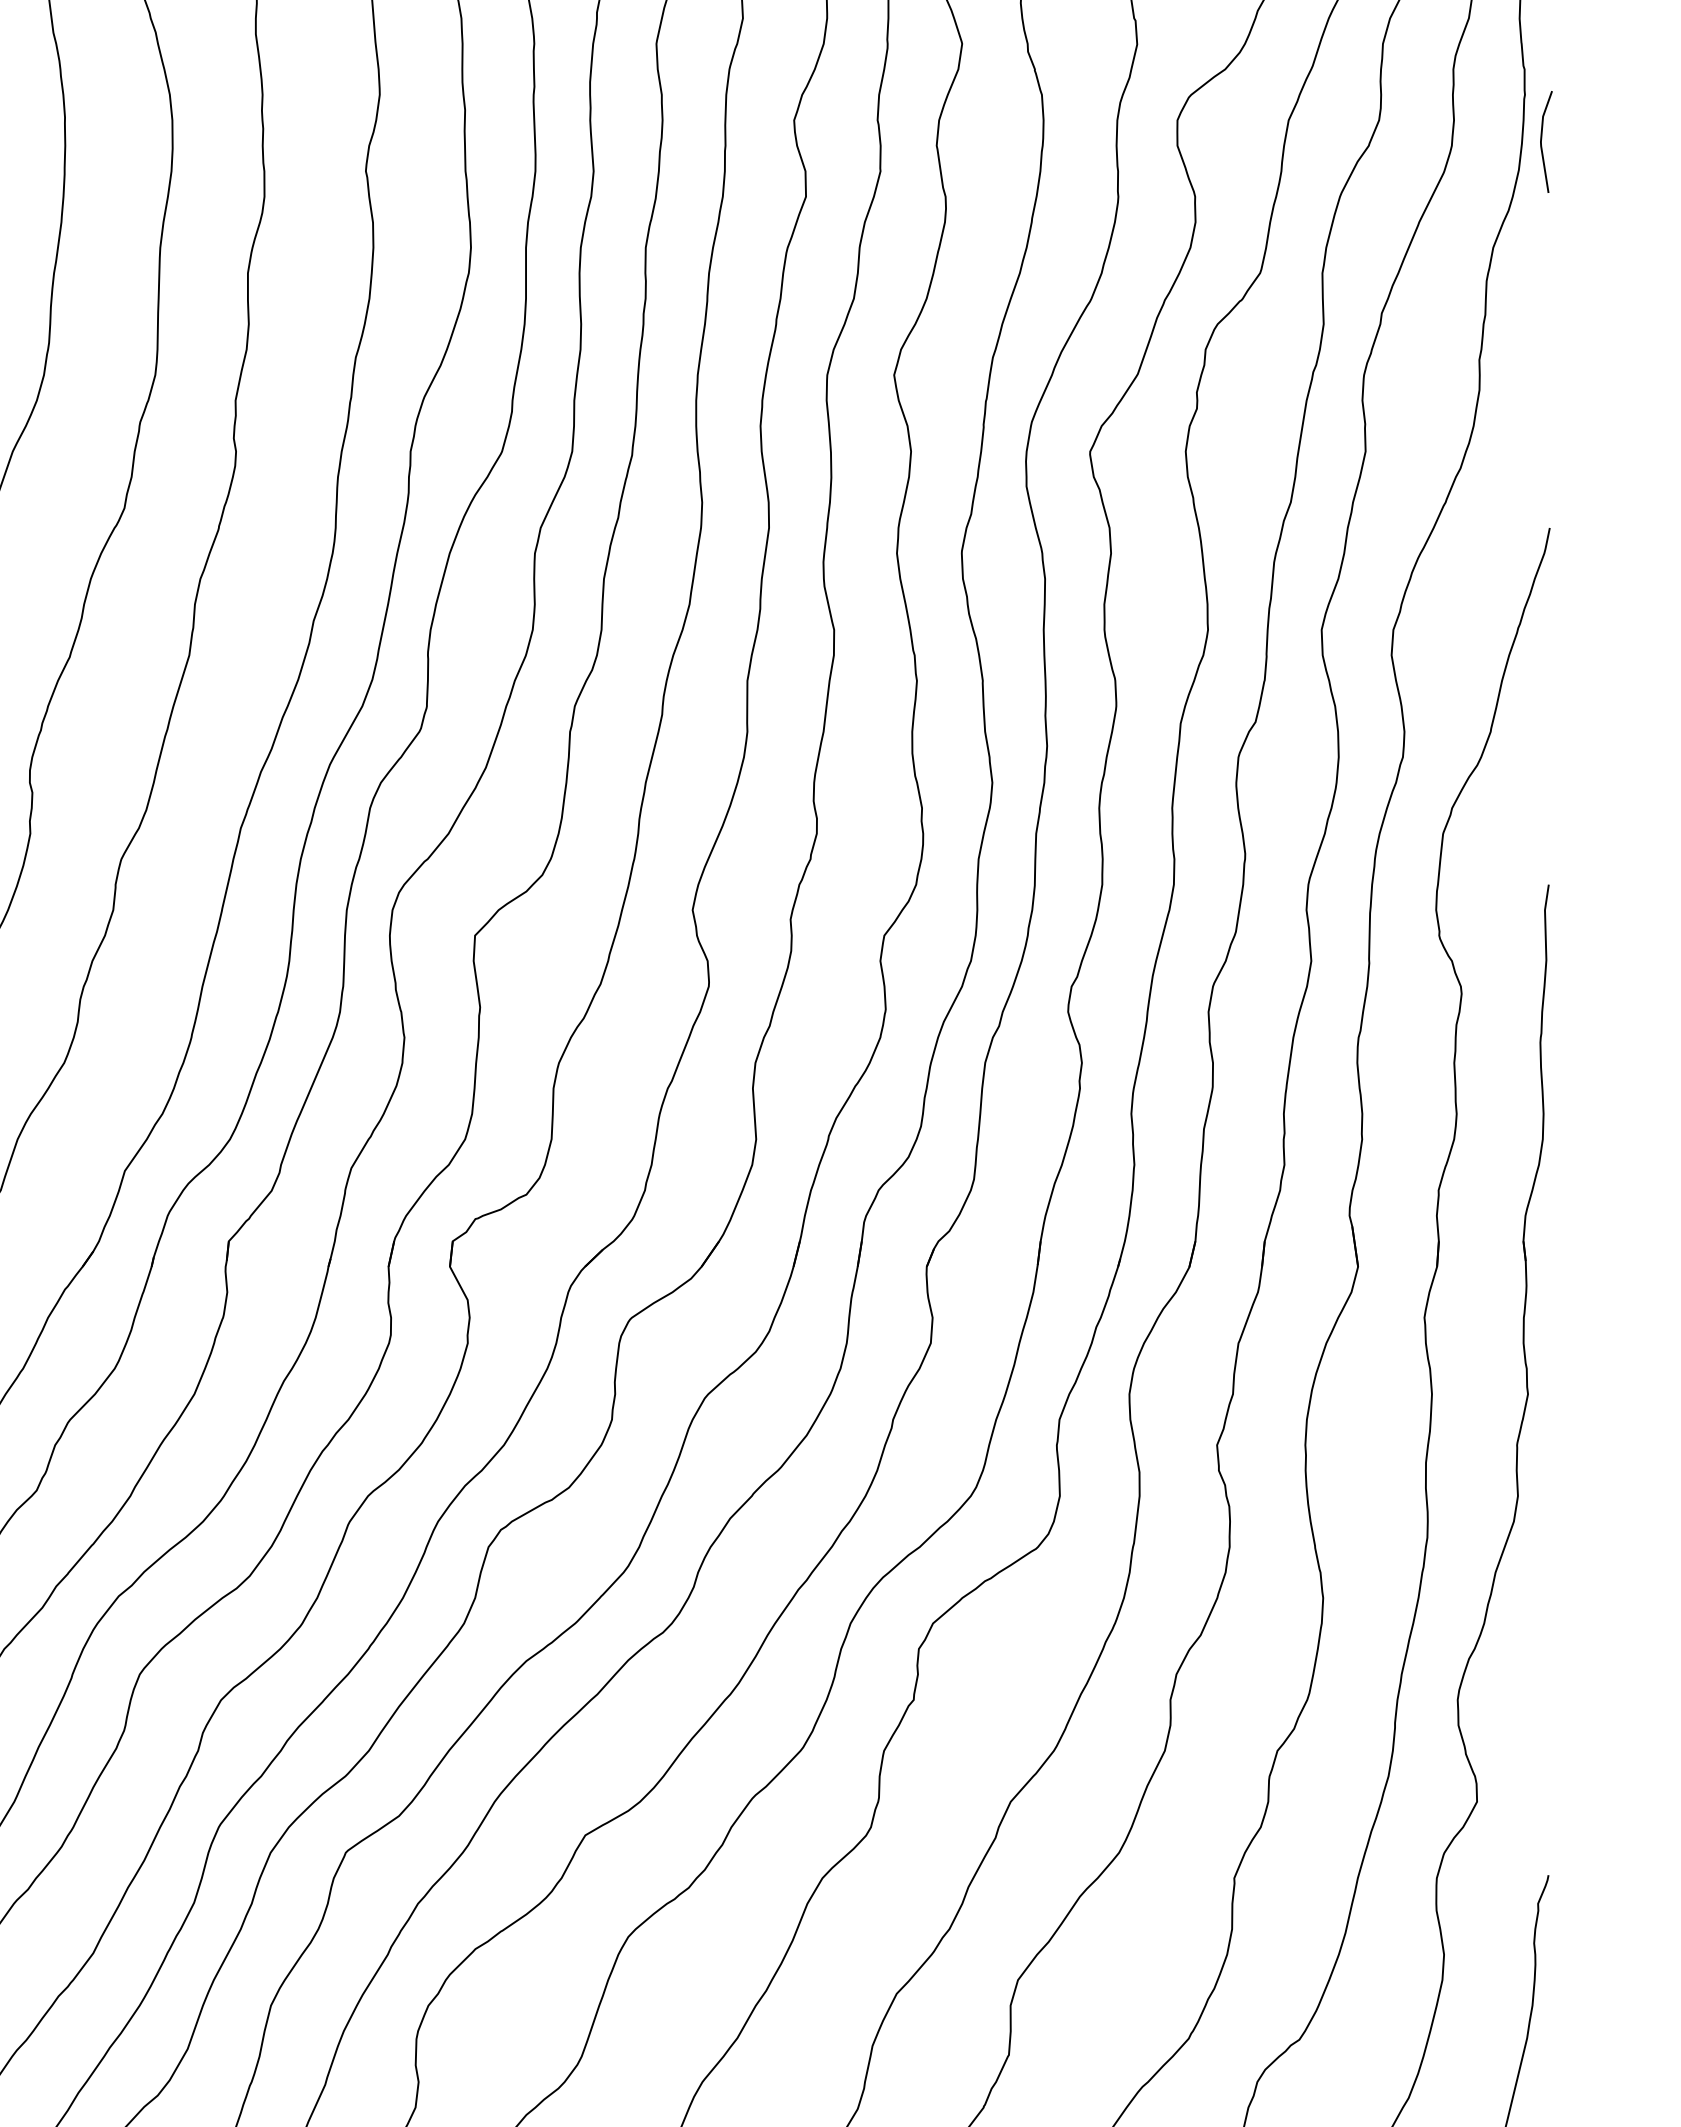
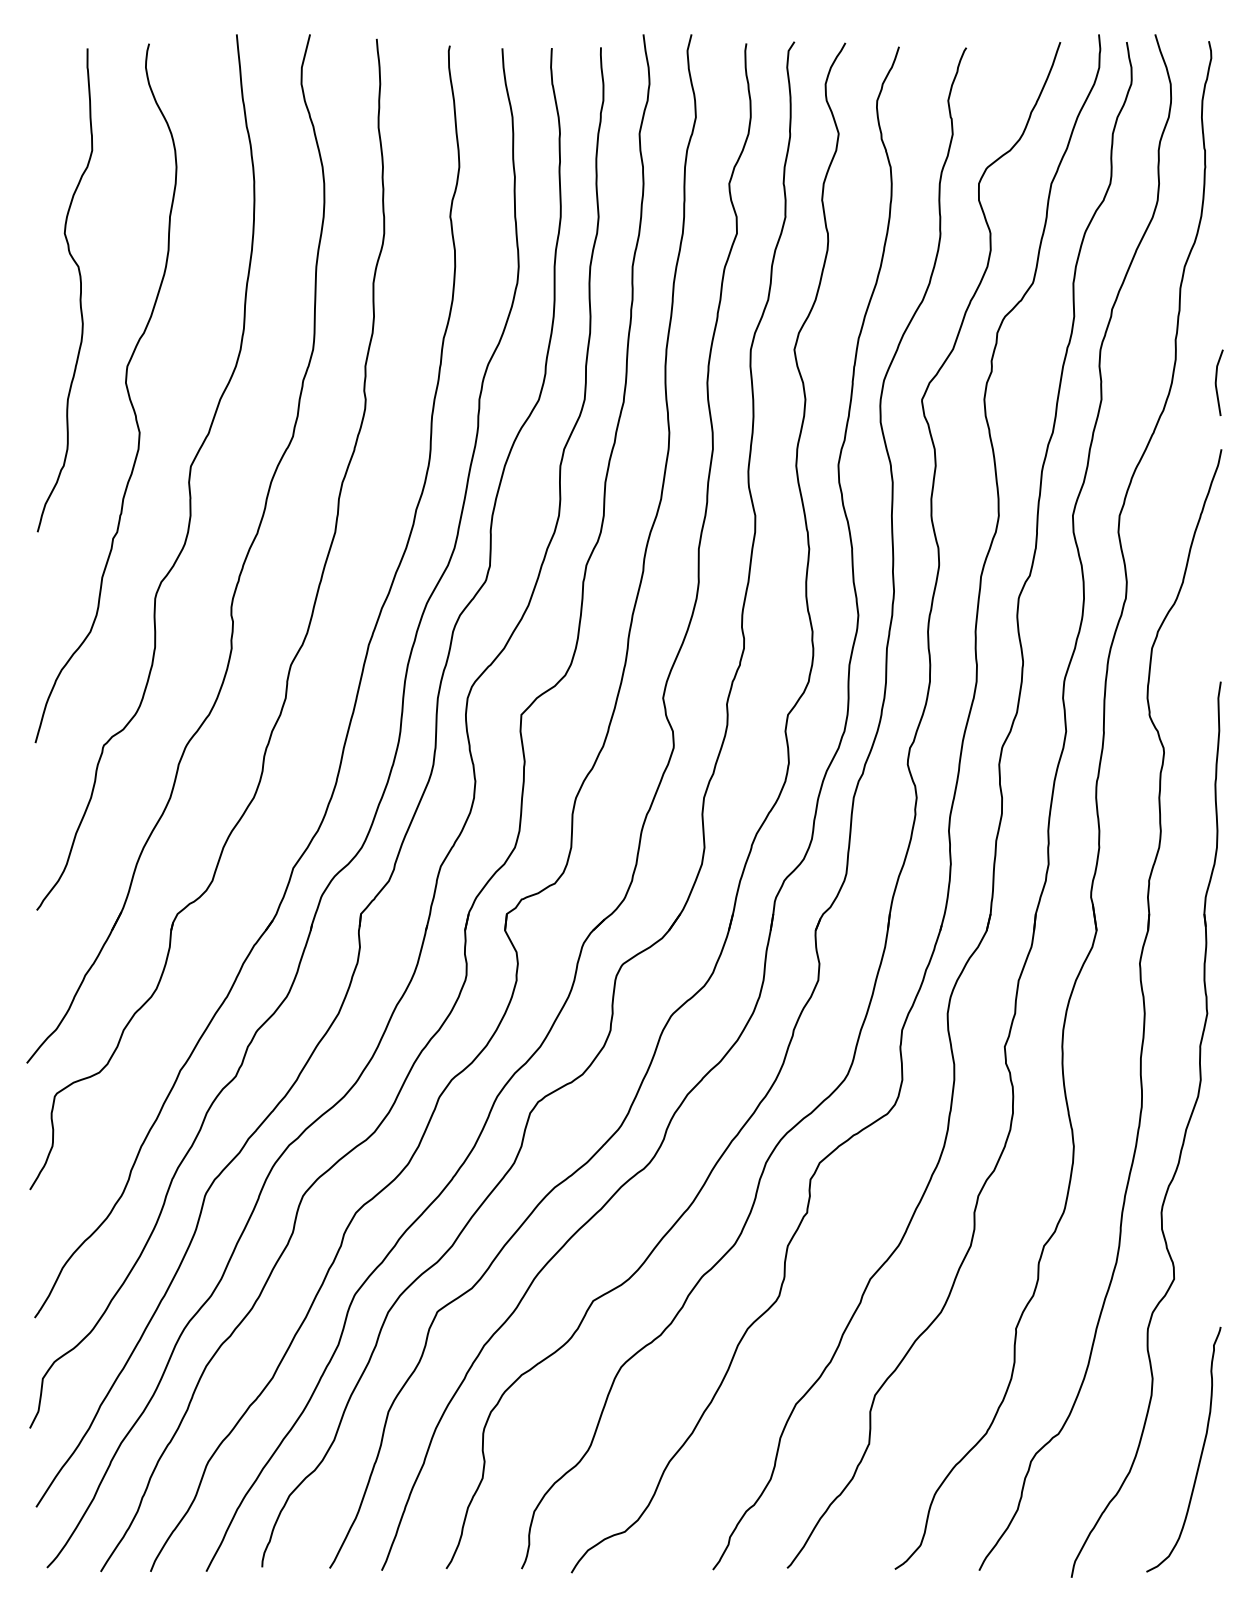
line: (1542, 141) -> (1216, 382), moved

